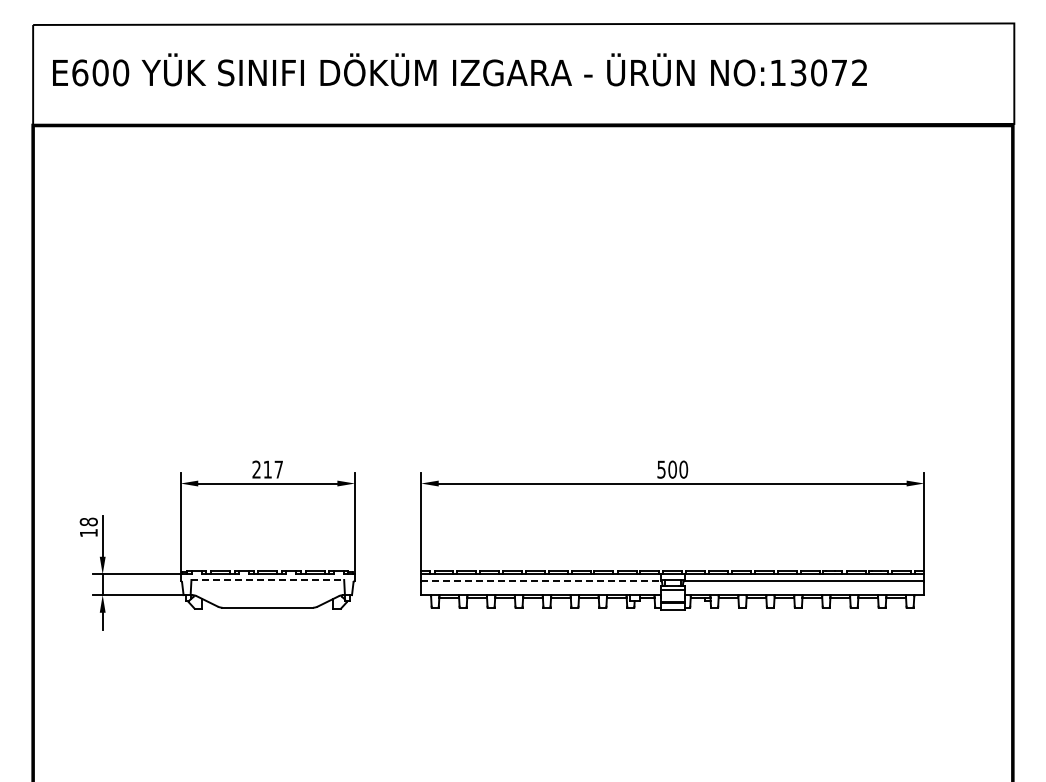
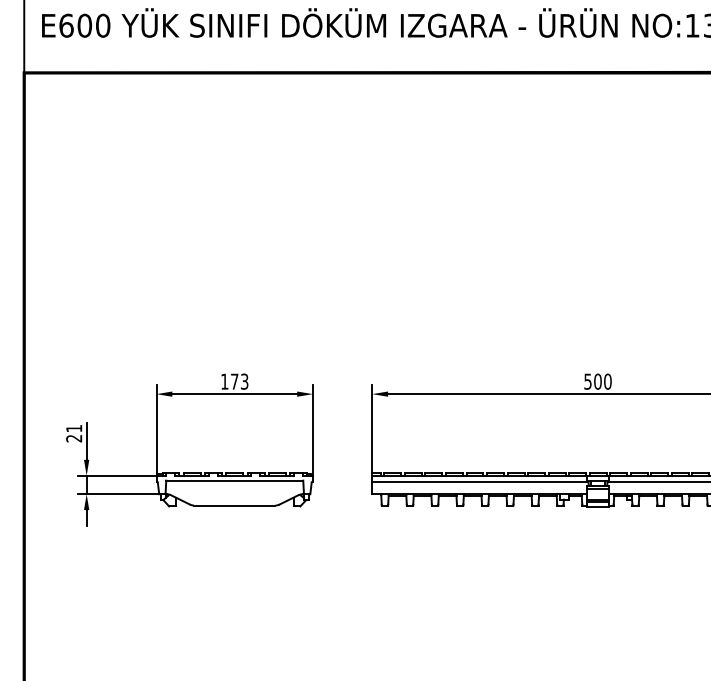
text: (267, 469) -> (234, 381), 217 -> 173
text: (88, 527) -> (73, 433), 18 -> 21
line: (268, 579) -> (235, 480), dashed -> solid
line: (540, 580) -> (479, 481), dashed -> solid

